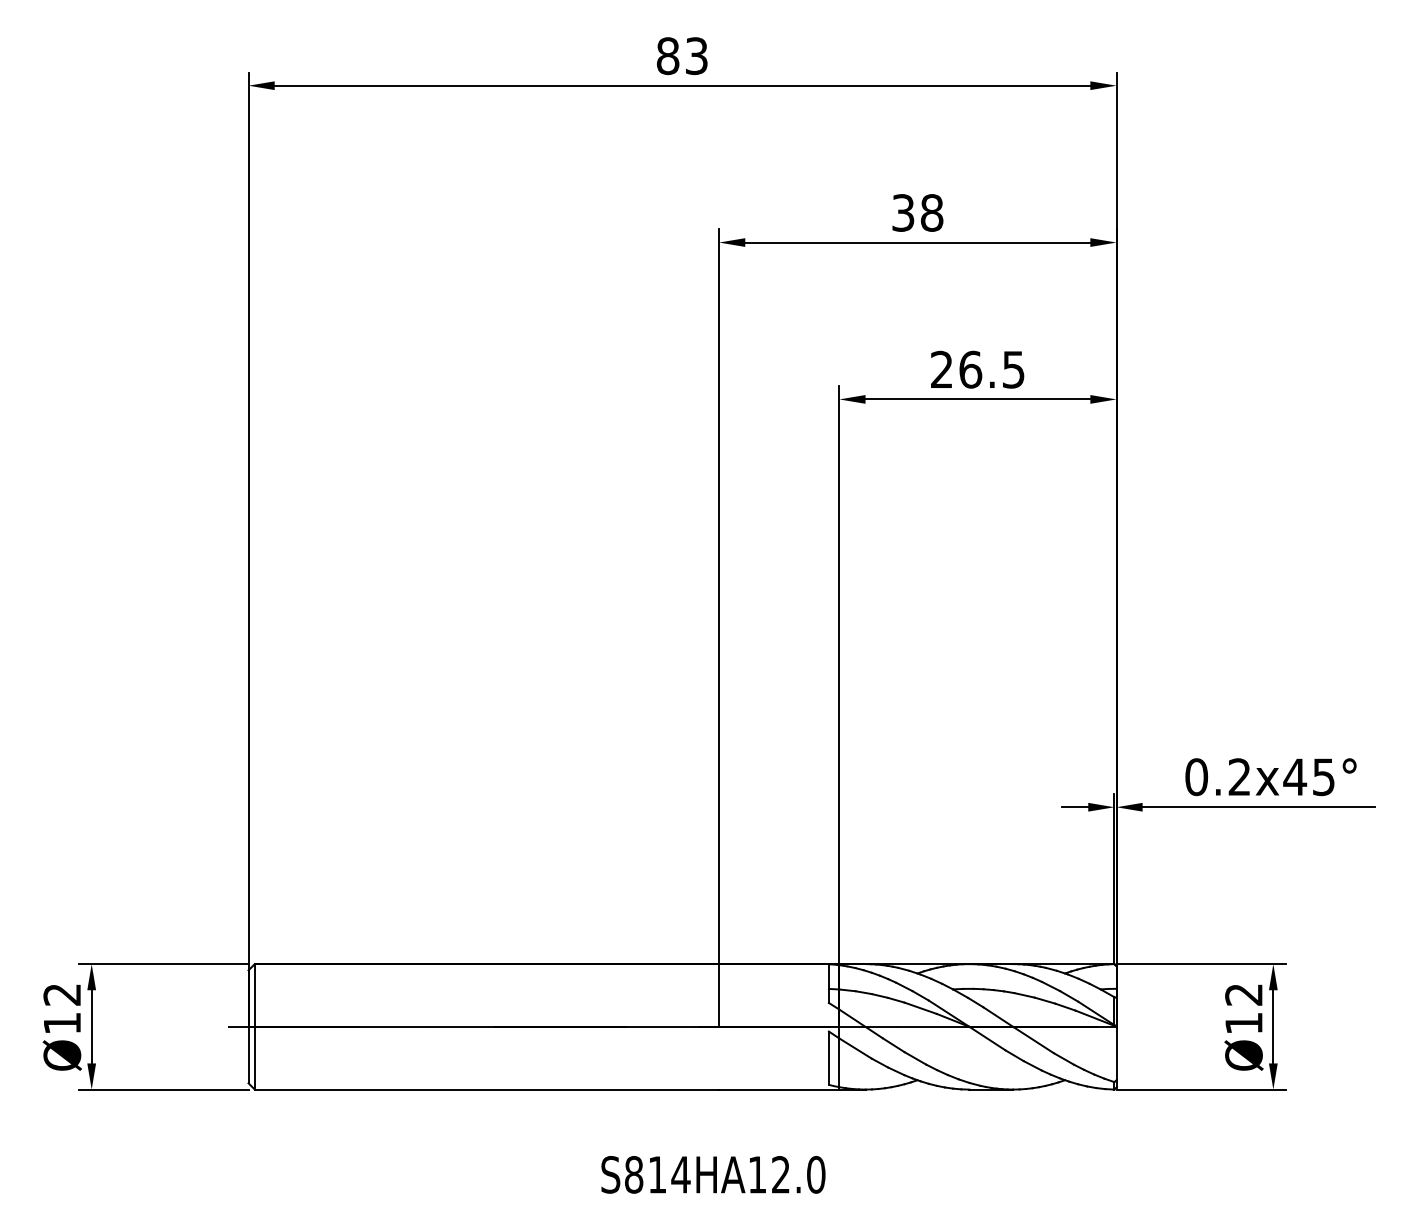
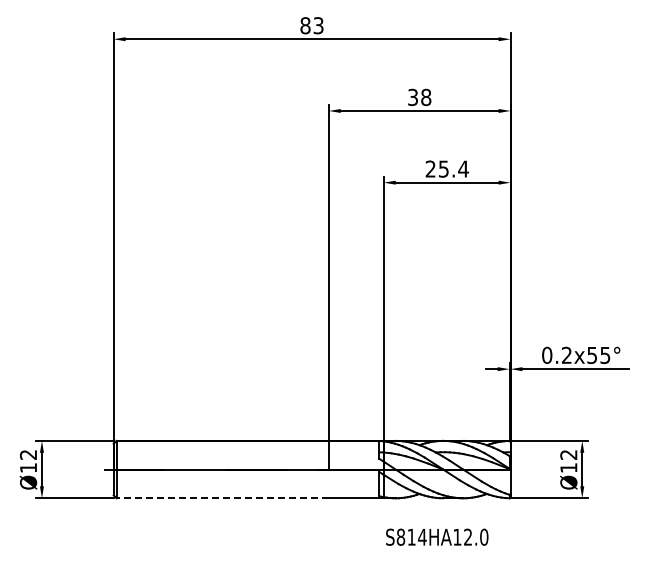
text: (991, 368) -> (453, 168), 26.5 -> 25.4
text: (1293, 777) -> (591, 355), 0.2x45° -> 0.2x55°
line: (486, 1090) -> (222, 498), solid -> dashed
text: (713, 1173) -> (437, 536), moved

